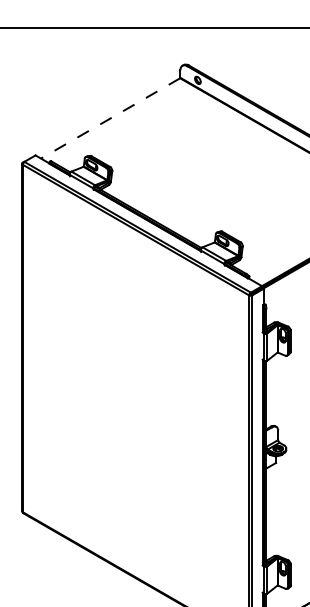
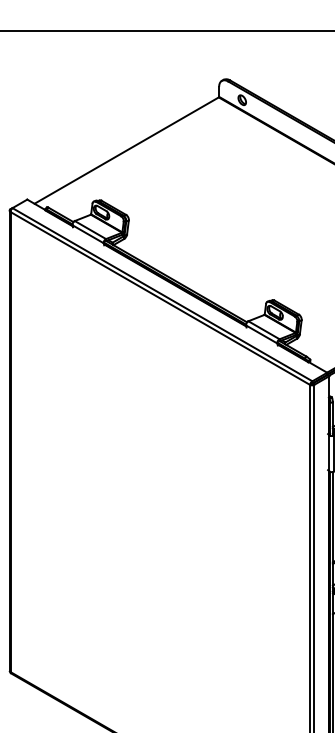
line: (110, 118) -> (126, 150), dashed -> solid

